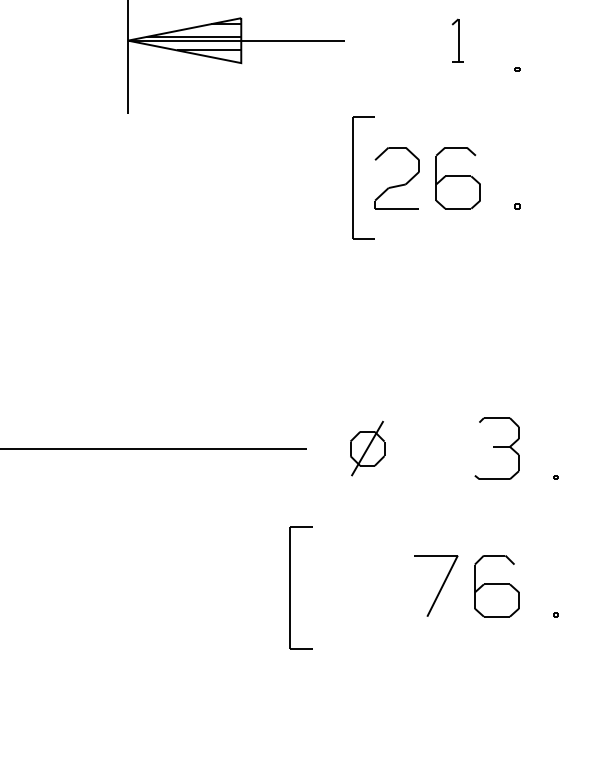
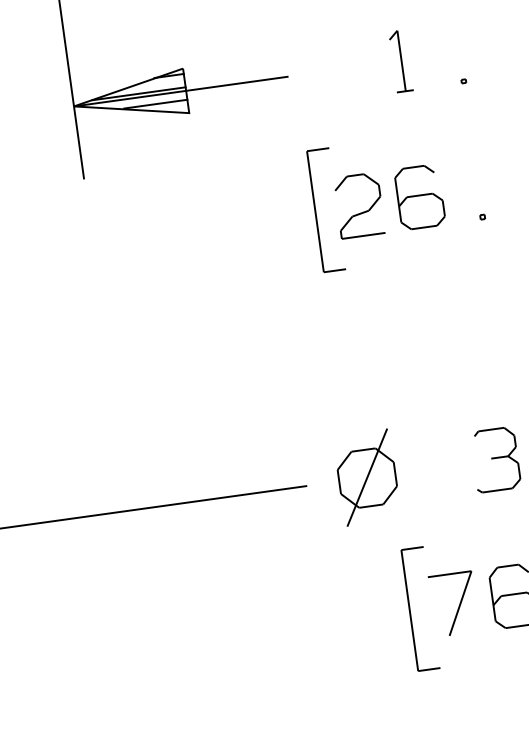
part: (457, 40) -> (400, 61), size x1.43
part: (367, 448) -> (367, 477), size x1.67
part: (290, 587) -> (409, 609), moved

